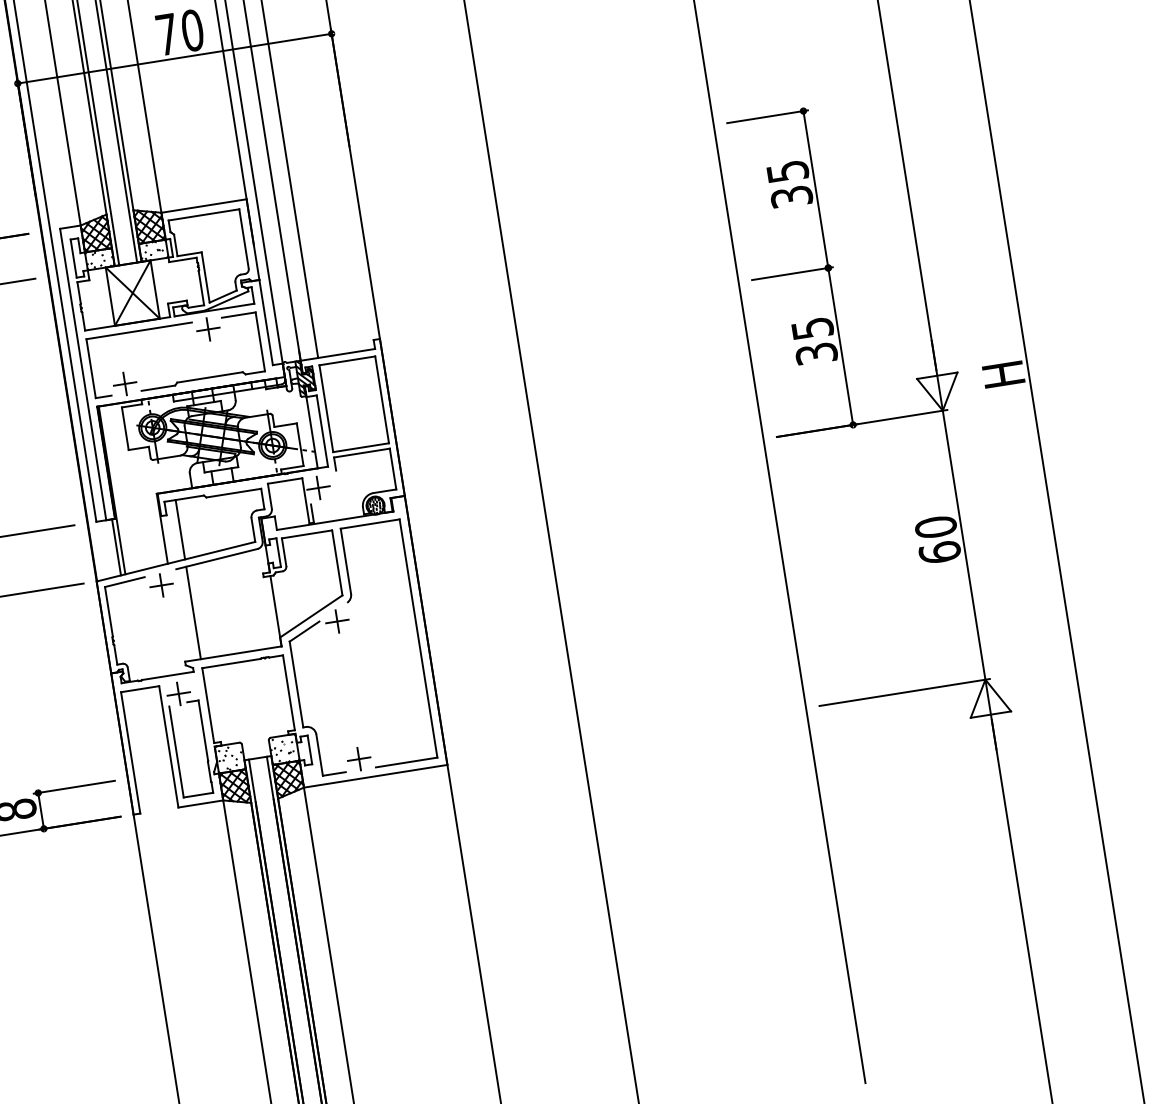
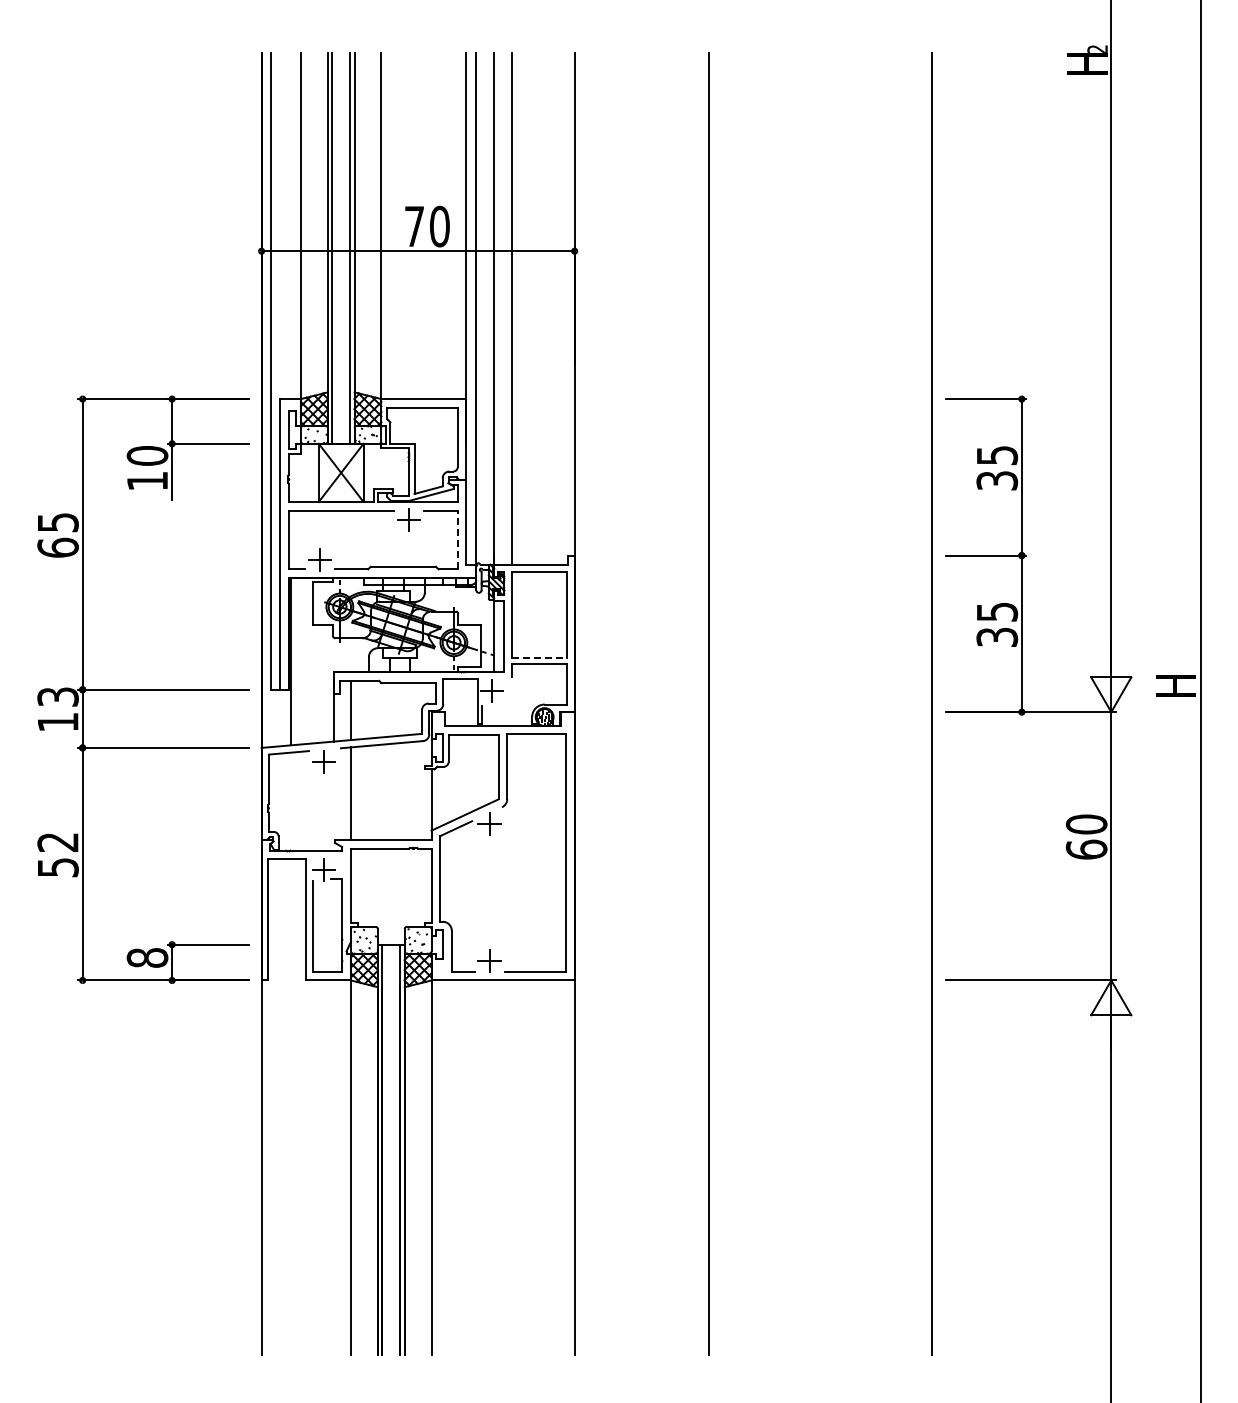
line: (259, 341) -> (457, 539), solid -> dashed
line: (361, 447) -> (539, 658), solid -> dashed
line: (116, 547) -> (286, 717), removed

